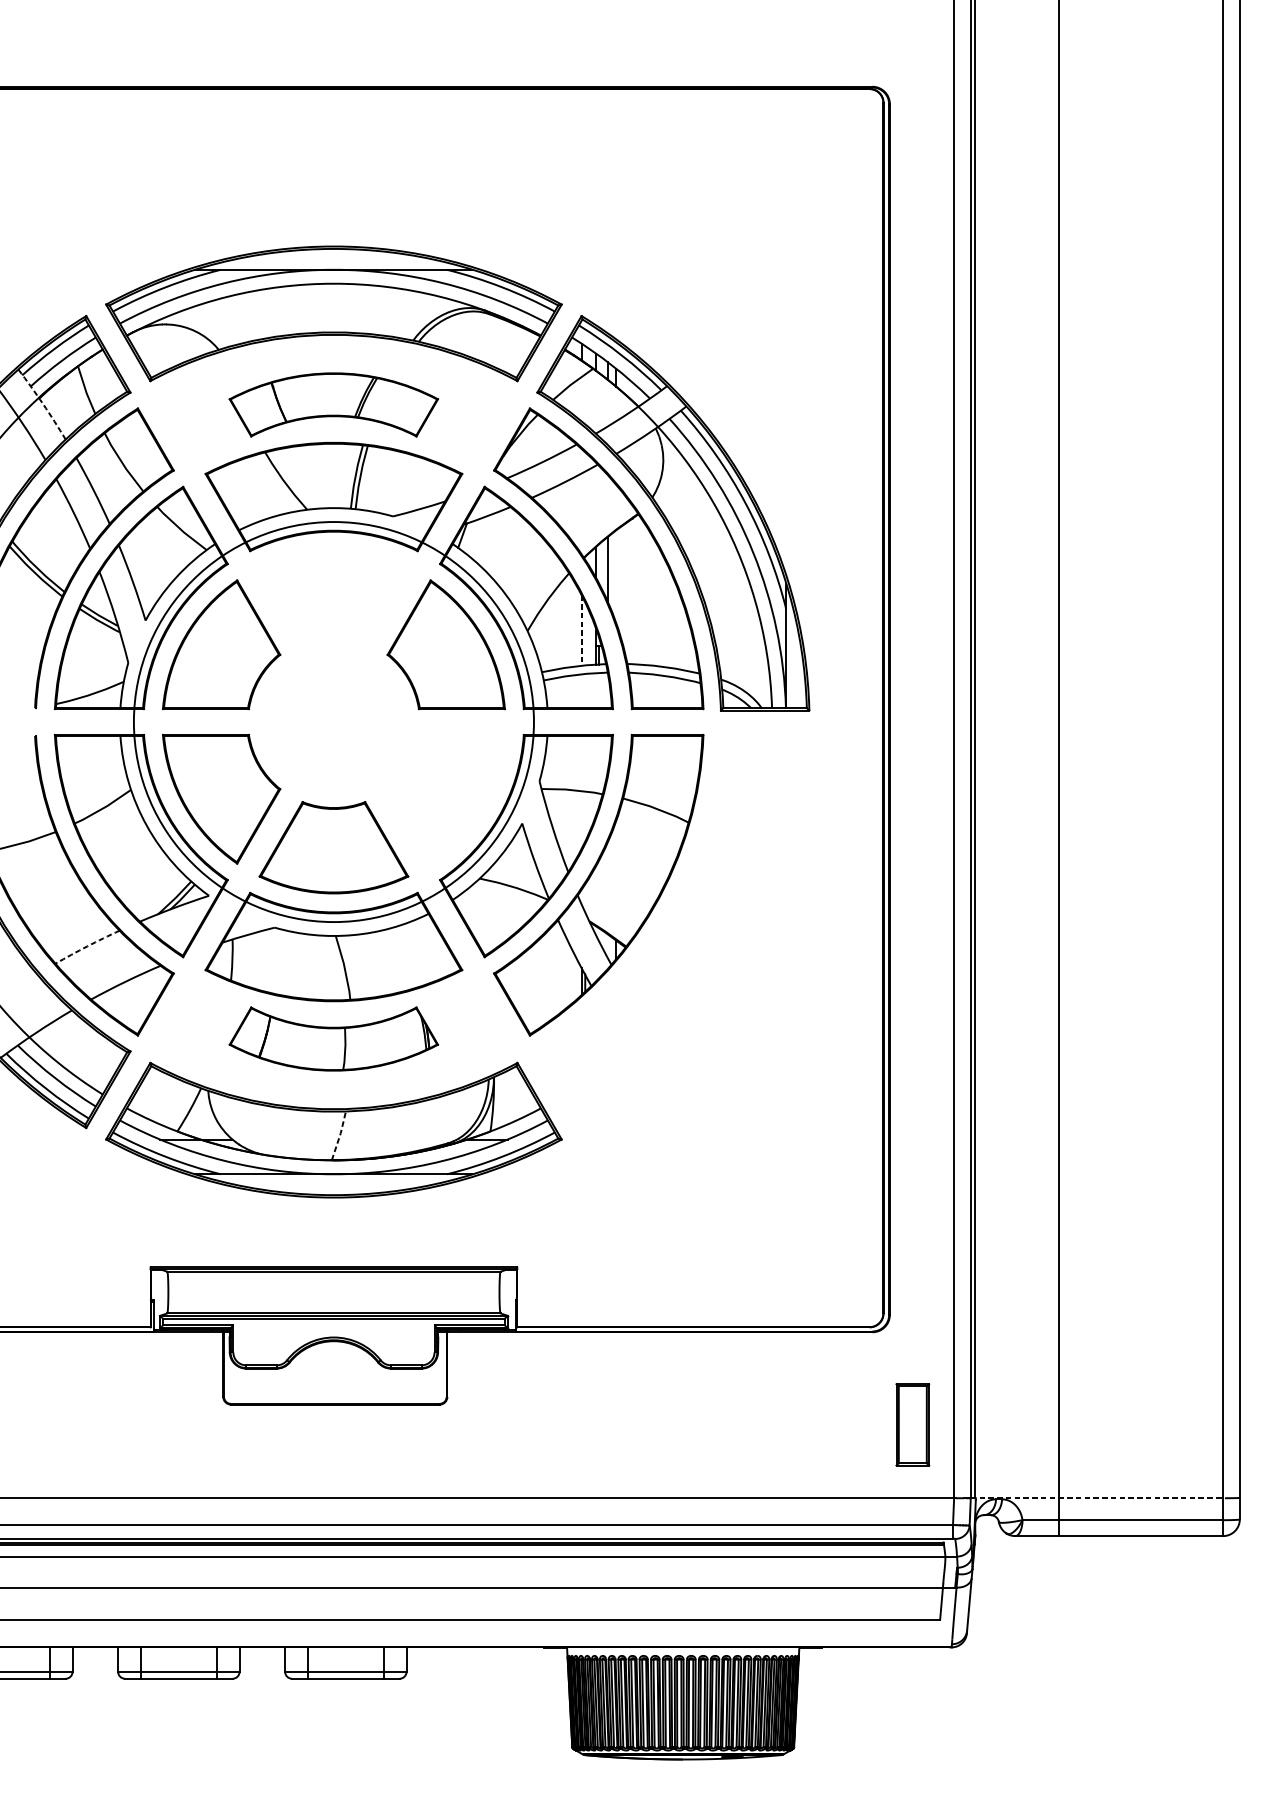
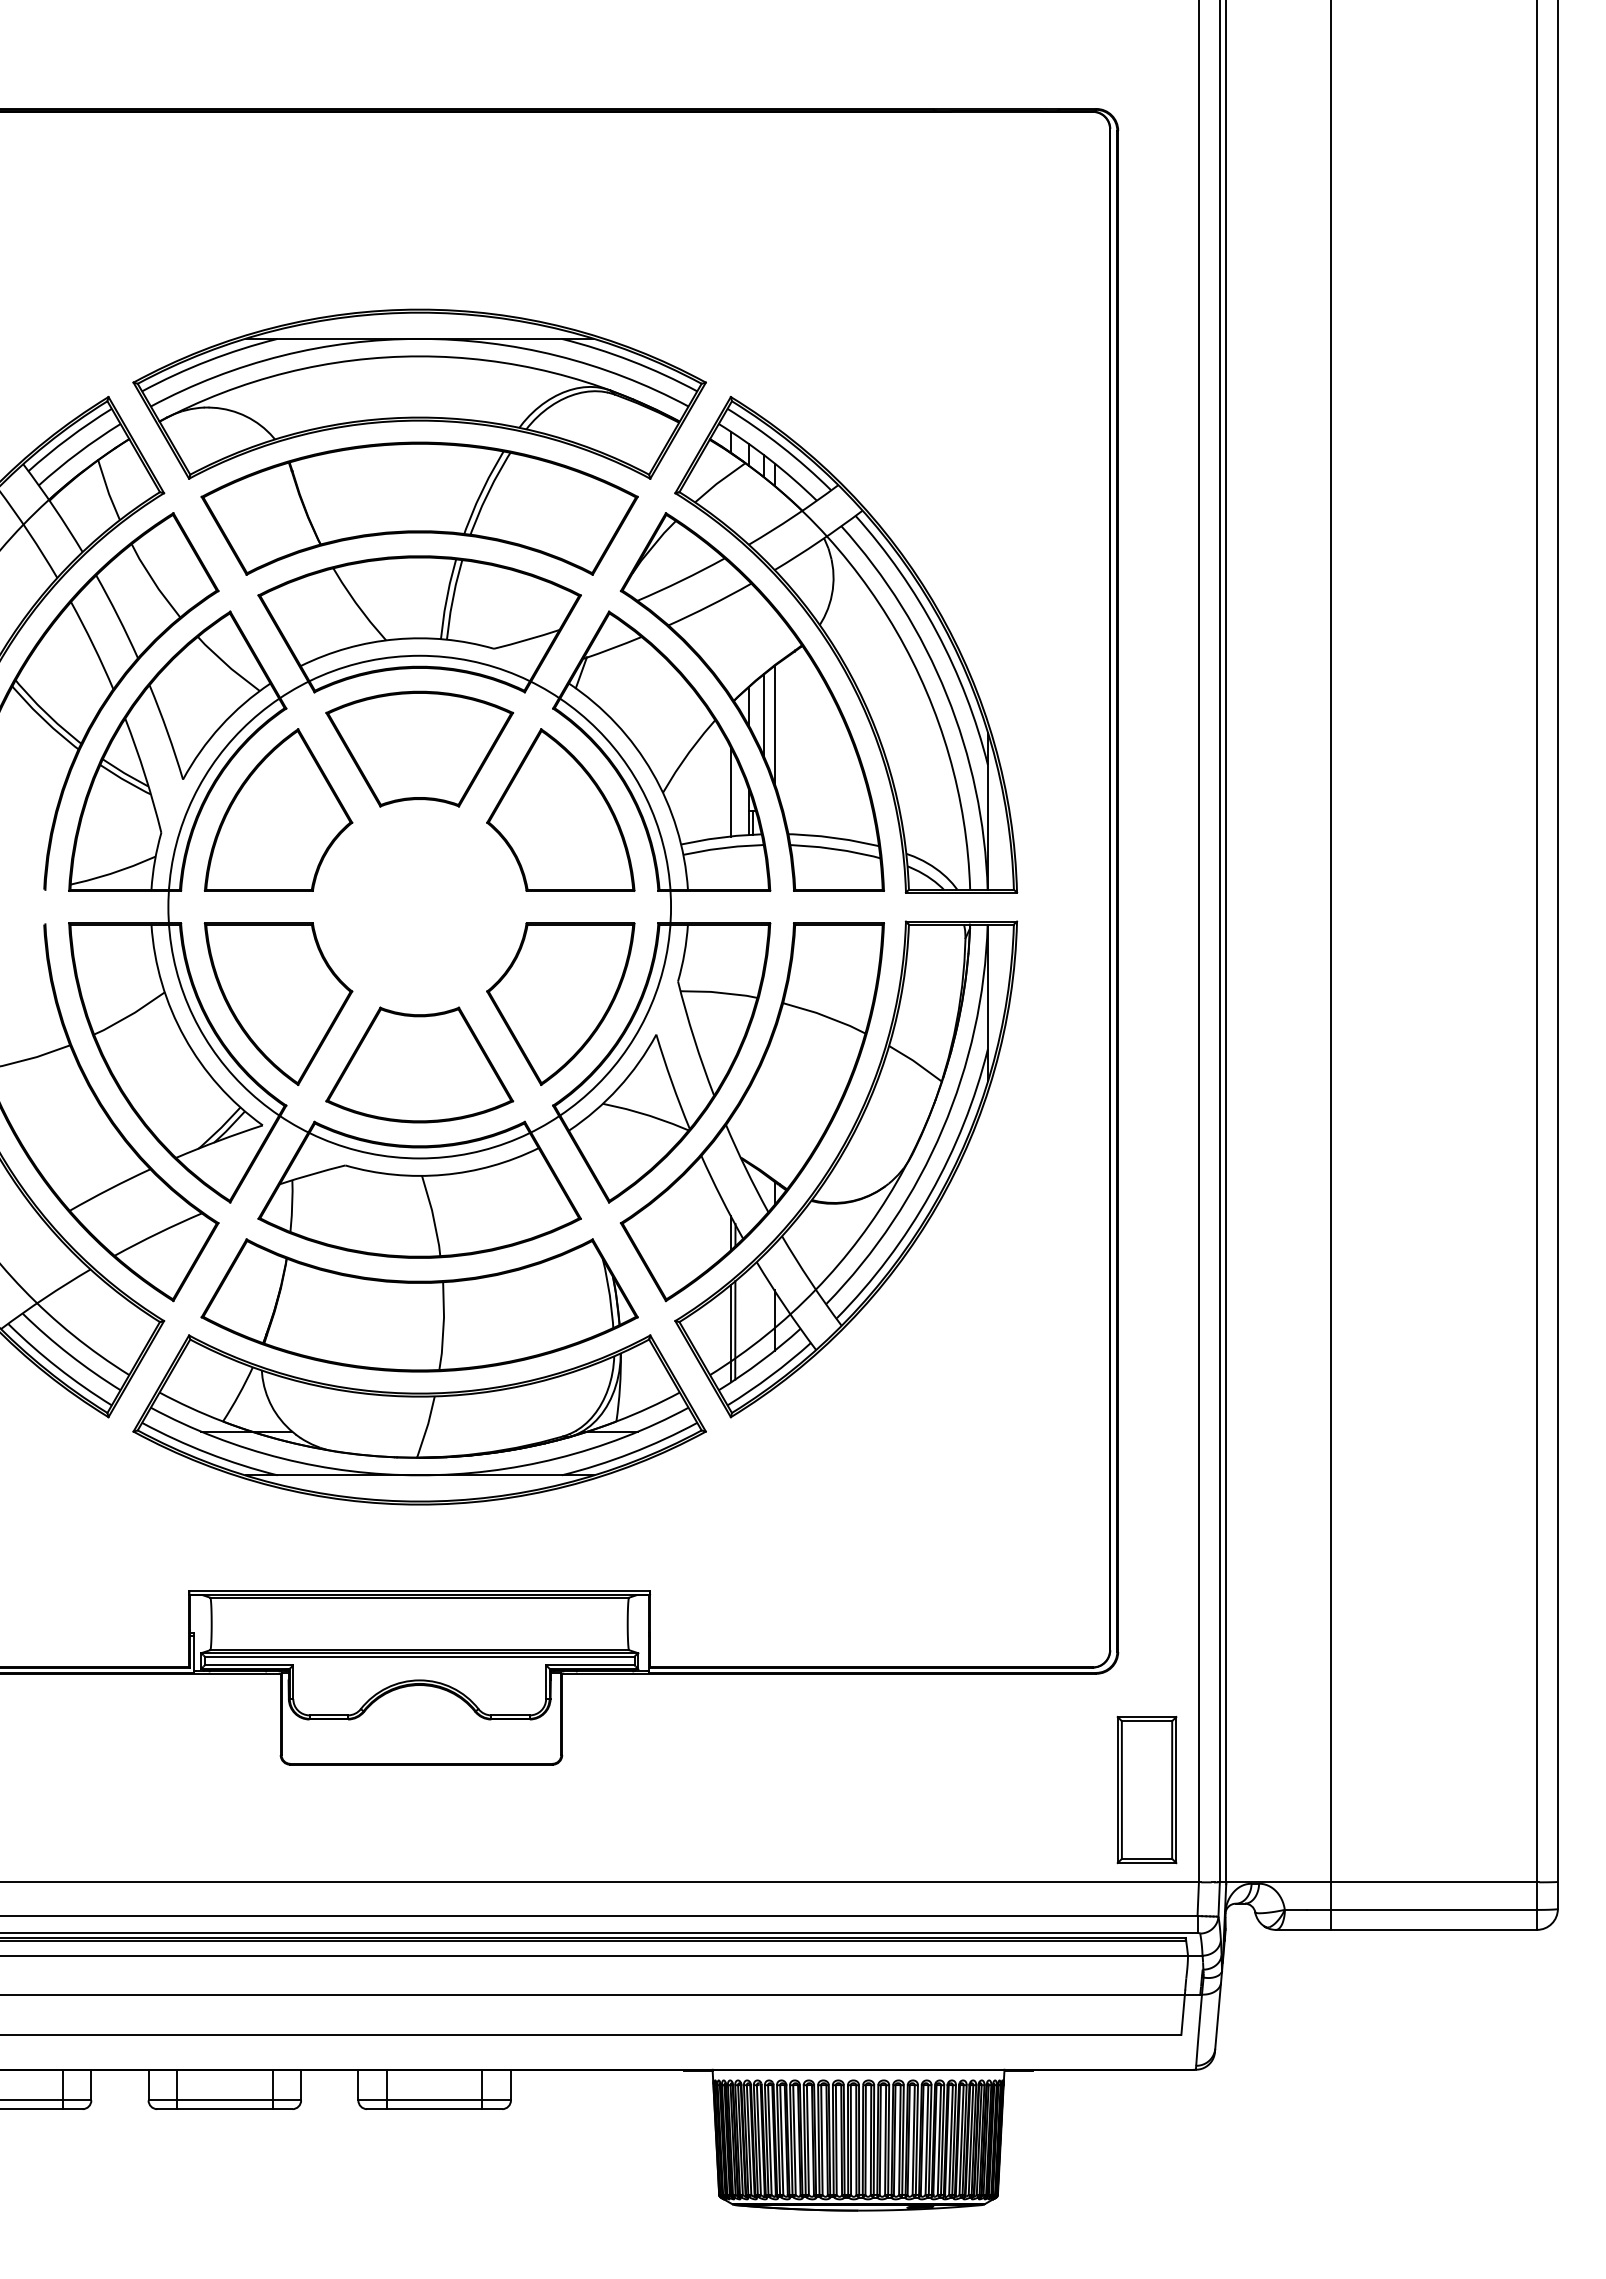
arc: (43, 403) -> (54, 507), dashed -> solid
part: (333, 404) -> (419, 508), size x1.67
line: (616, 576) -> (774, 724), added
part: (333, 595) -> (419, 748), added
line: (581, 630) -> (730, 792), dashed -> solid
part: (445, 798) -> (560, 1003), added
part: (673, 930) -> (846, 1169), added
arc: (87, 946) -> (109, 1189), dashed -> solid
part: (333, 1039) -> (419, 1305), size x1.67
line: (340, 1135) -> (427, 1426), dashed -> solid
part: (912, 1425) -> (1146, 1790), size x1.43
line: (1097, 1498) -> (1379, 1882), dashed -> solid

